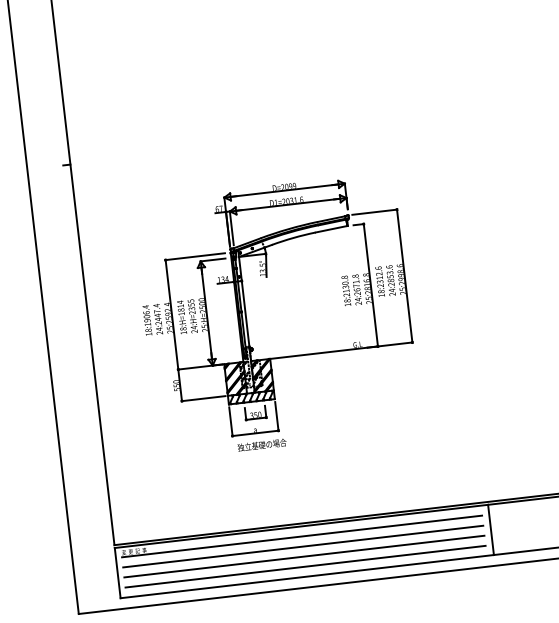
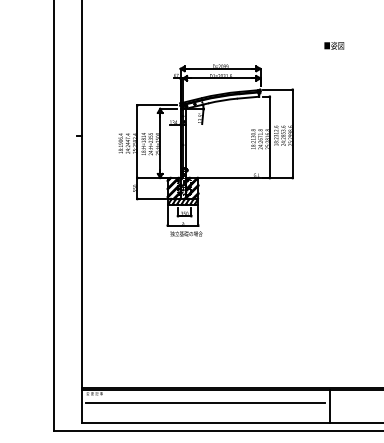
part: (276, 316) -> (205, 150), moved
line: (301, 536) -> (205, 396), removed
line: (304, 557) -> (205, 410), removed
line: (305, 566) -> (205, 416), removed

